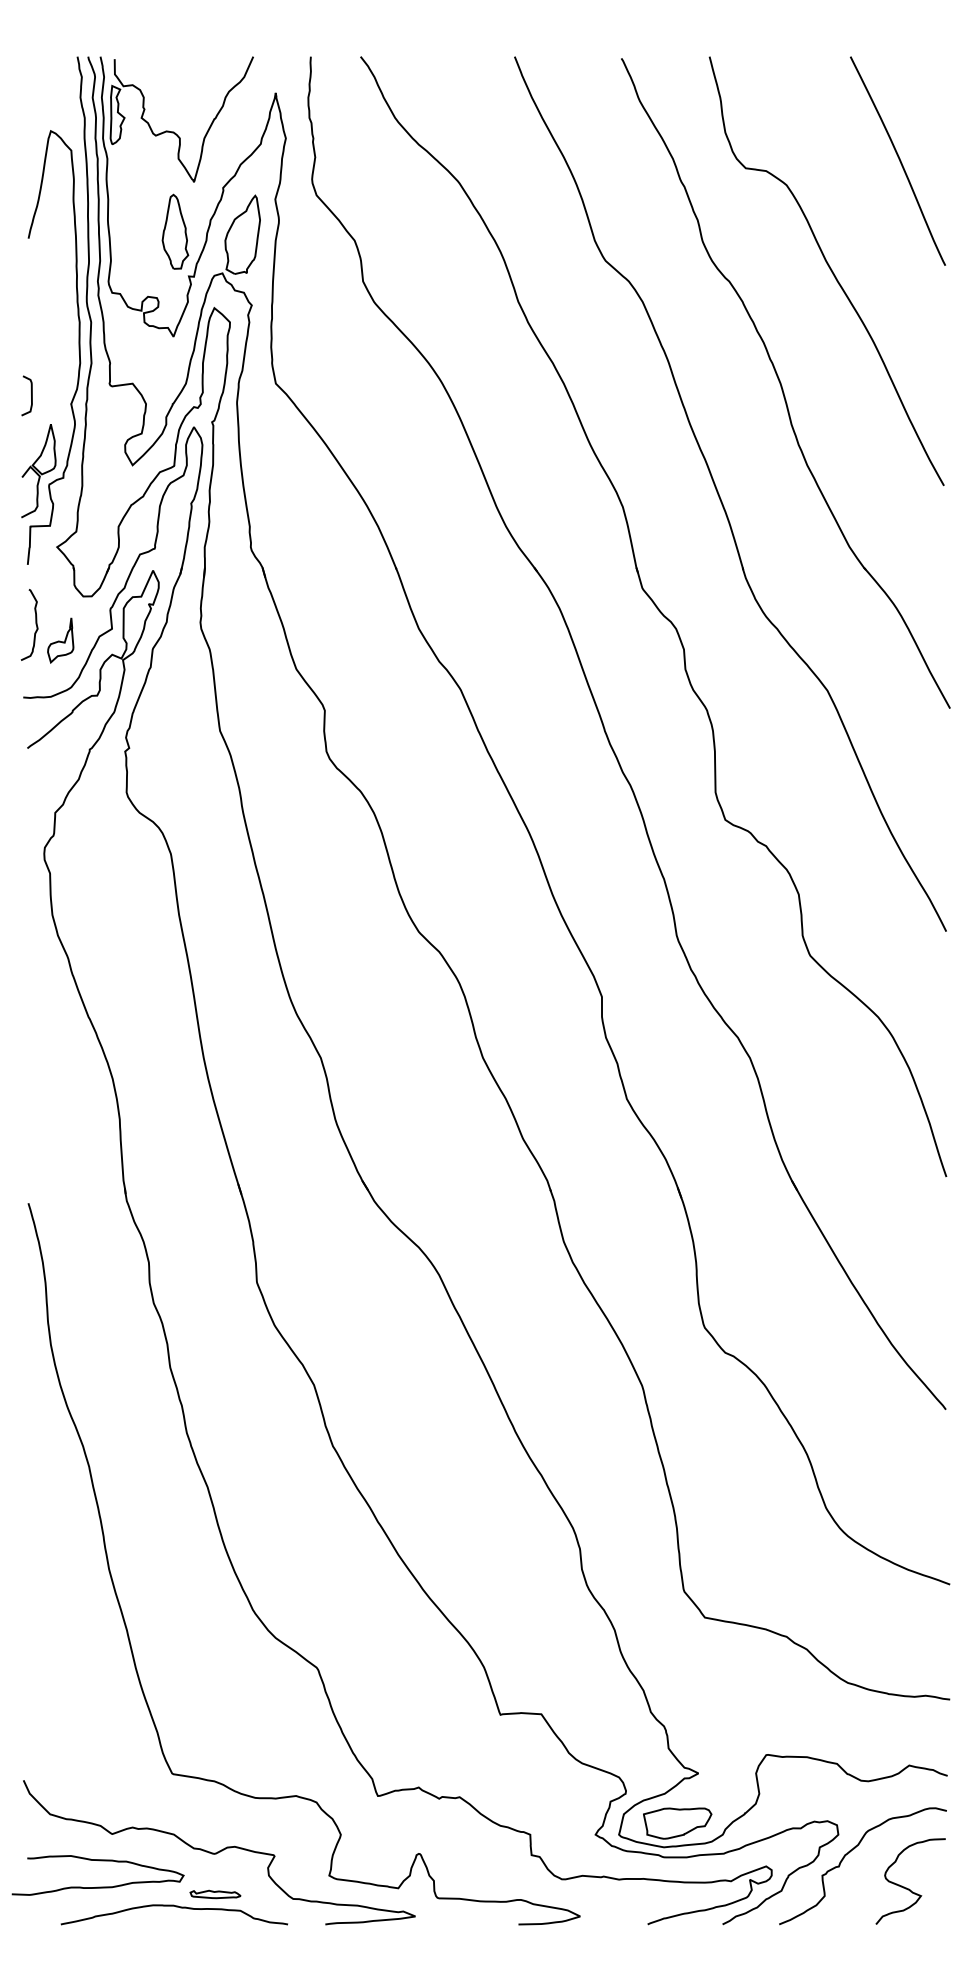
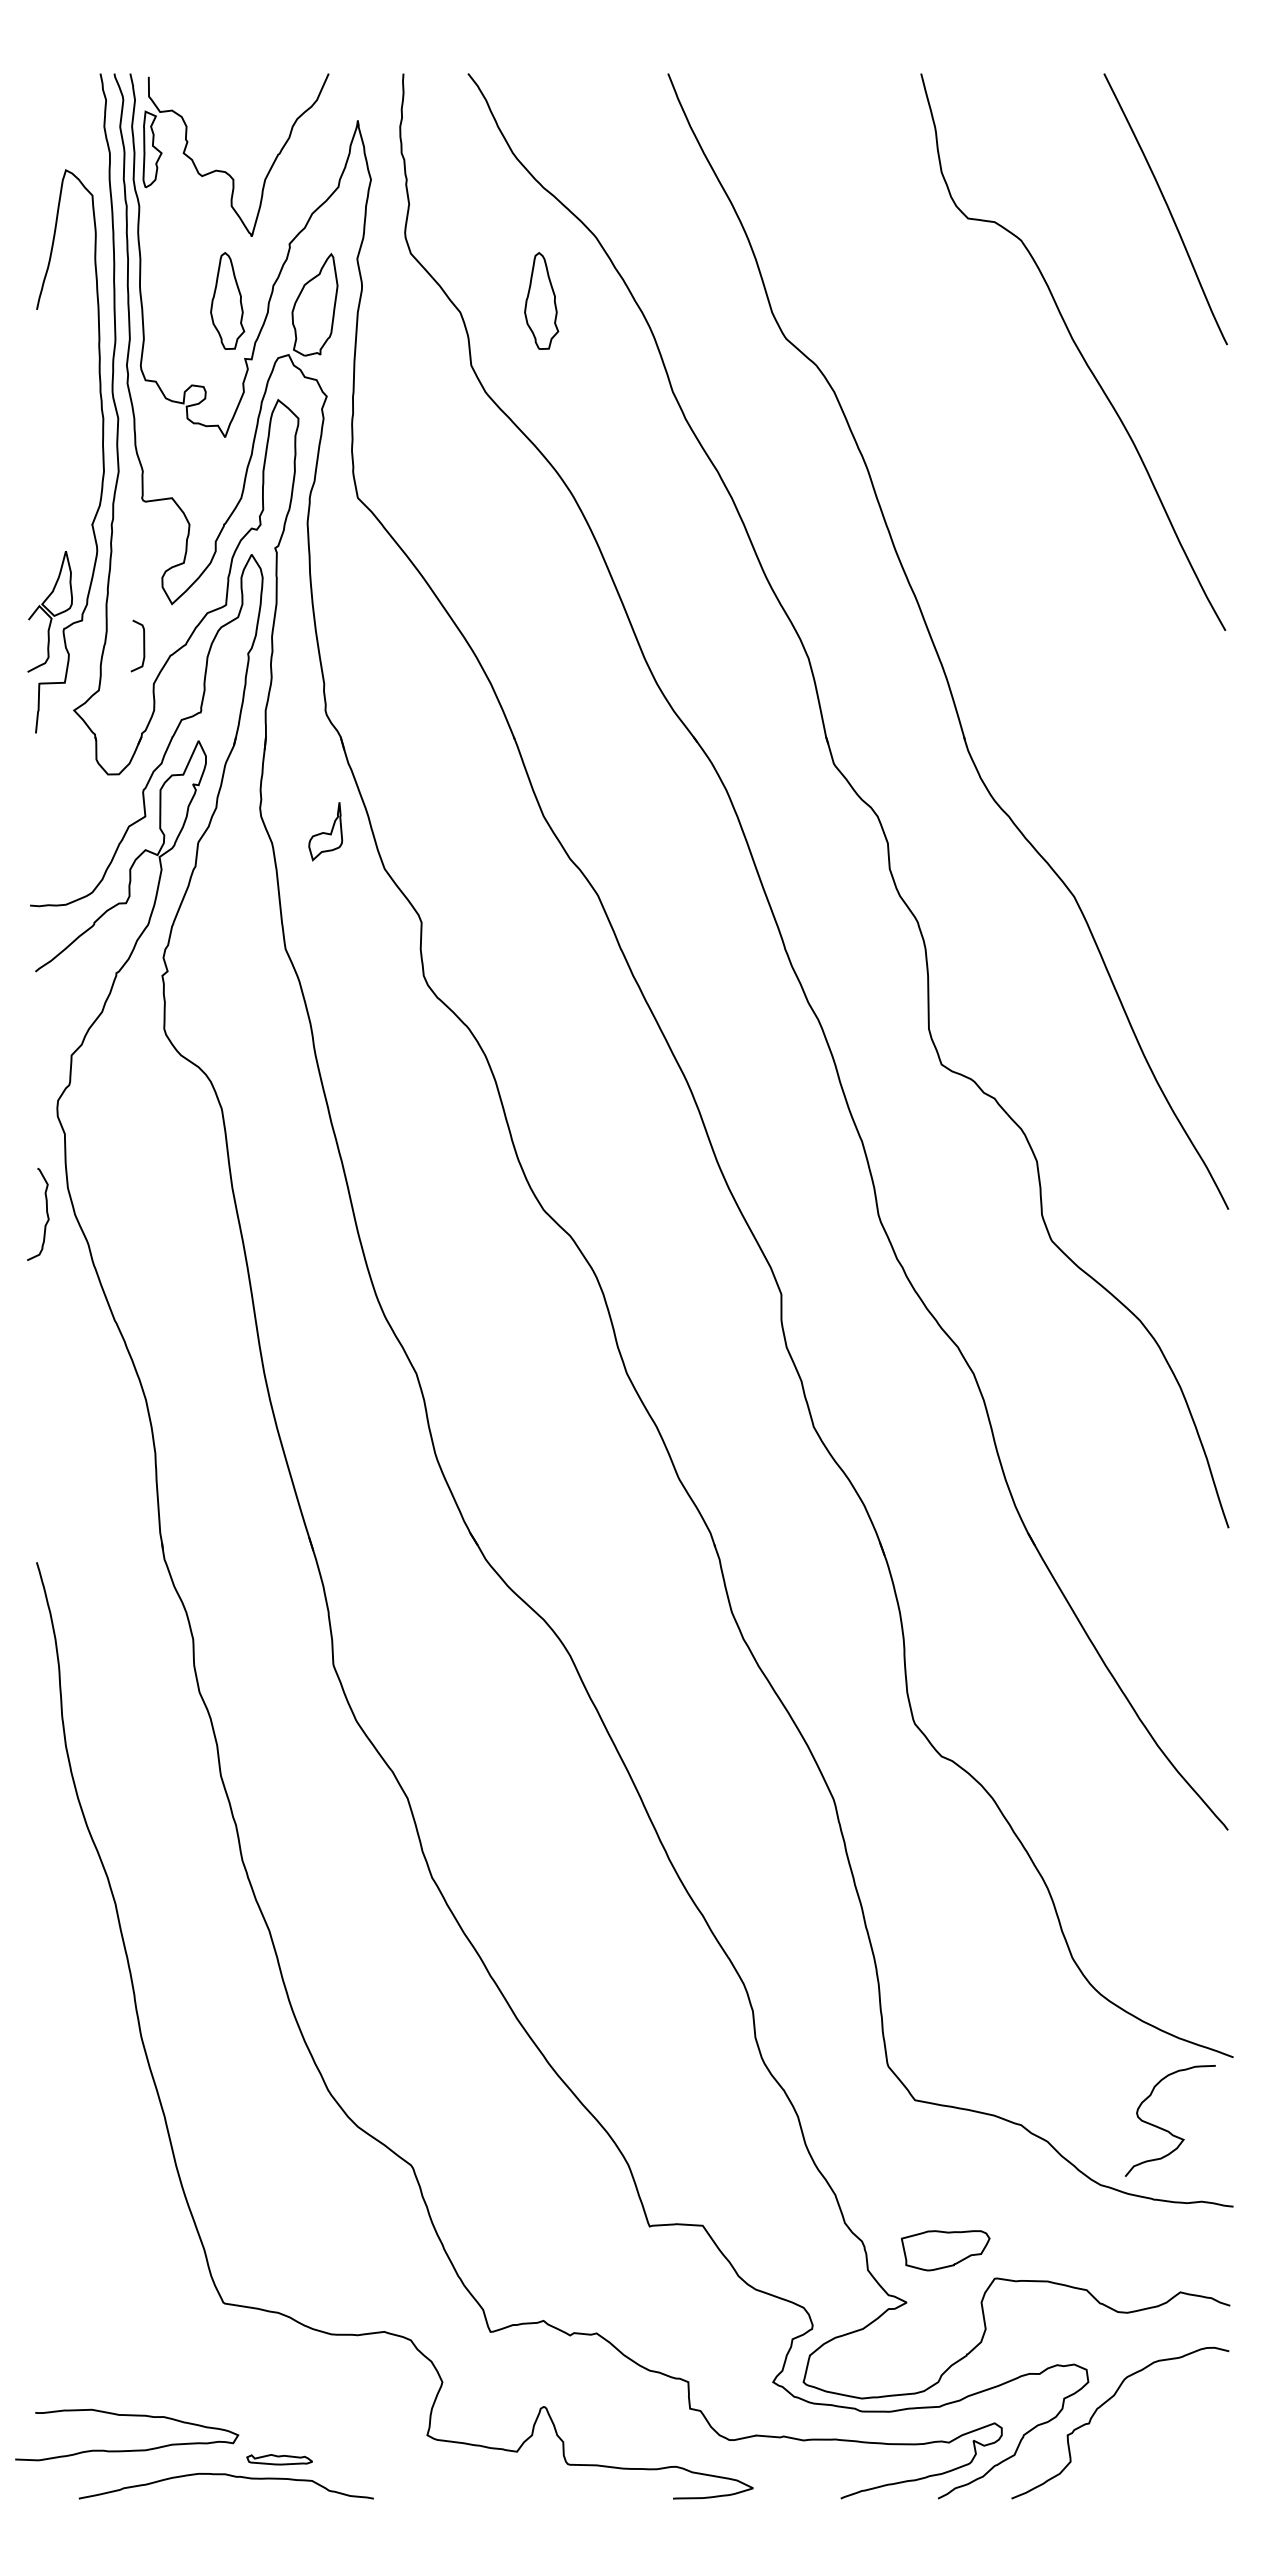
part: (417, 231) -> (541, 300), added
part: (786, 383) -> (1020, 497), removed
curve: (31, 395) -> (143, 645), moved
curve: (35, 624) -> (46, 1213), moved
part: (60, 640) -> (325, 831), moved
part: (677, 1823) -> (945, 2250), moved
curve: (219, 1852) -> (284, 2405), removed
curve: (907, 1888) -> (1166, 2129), moved

